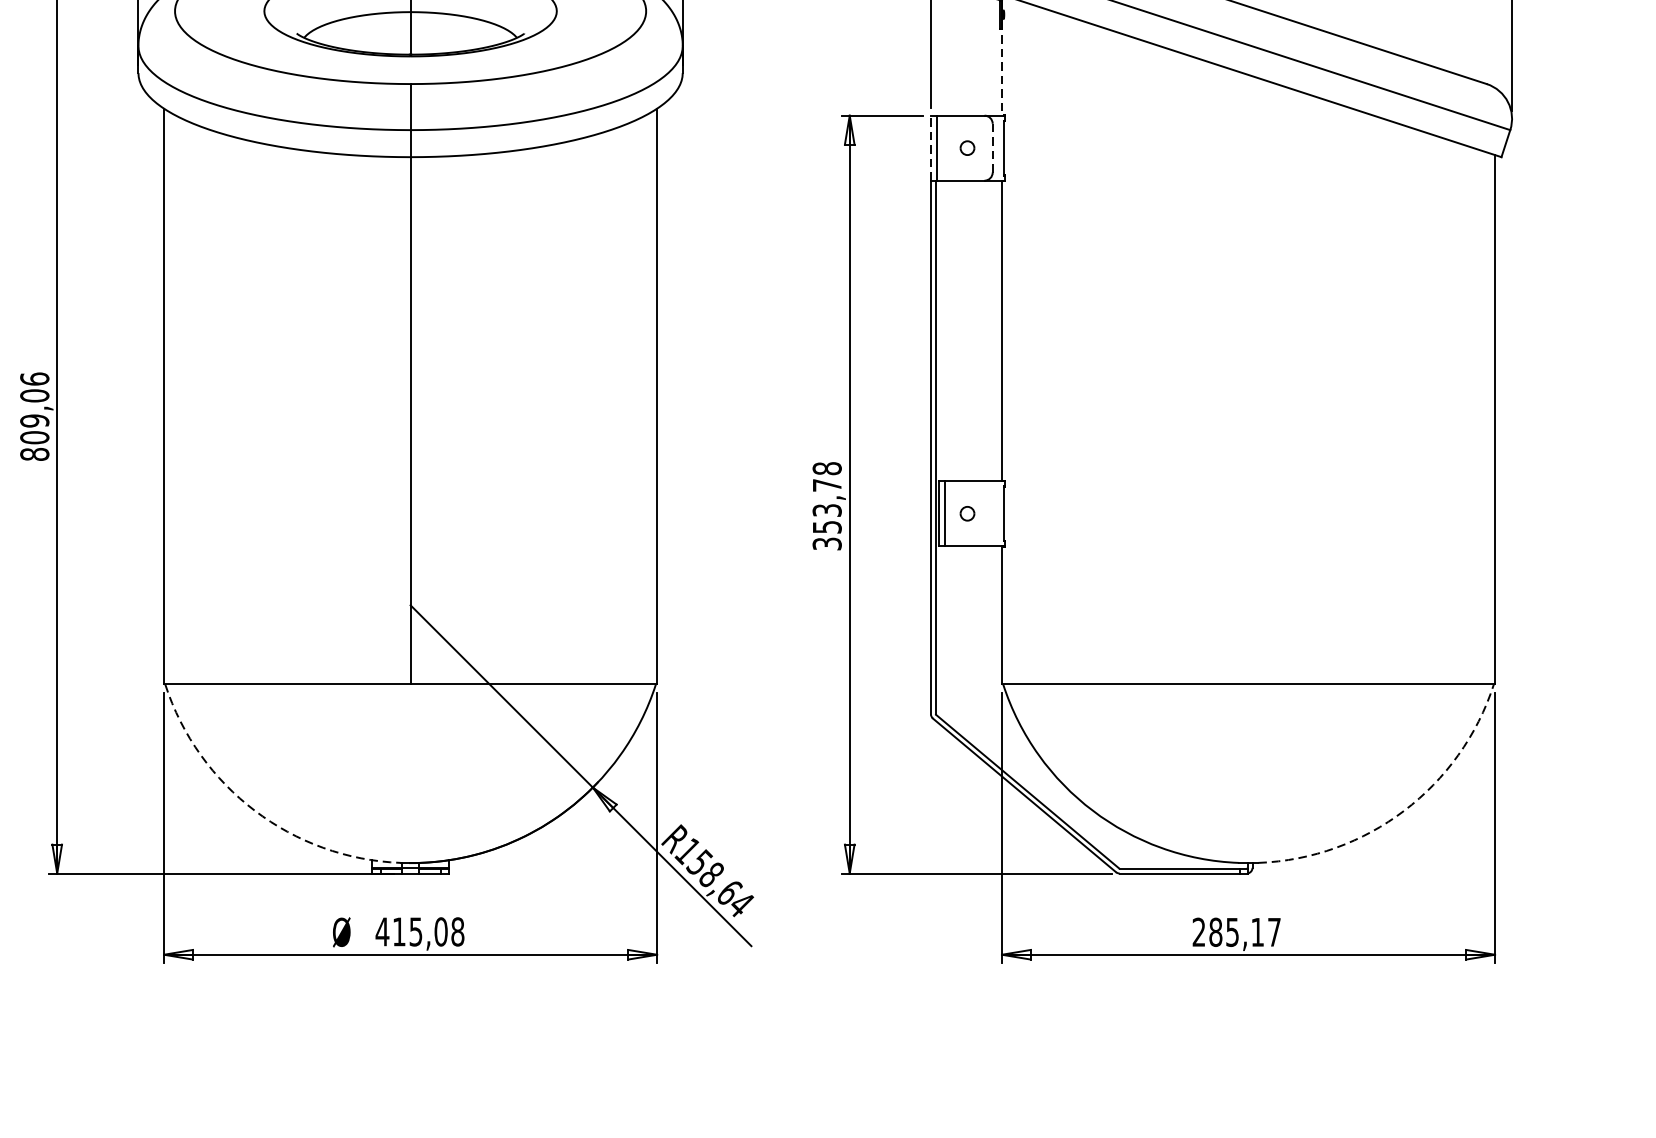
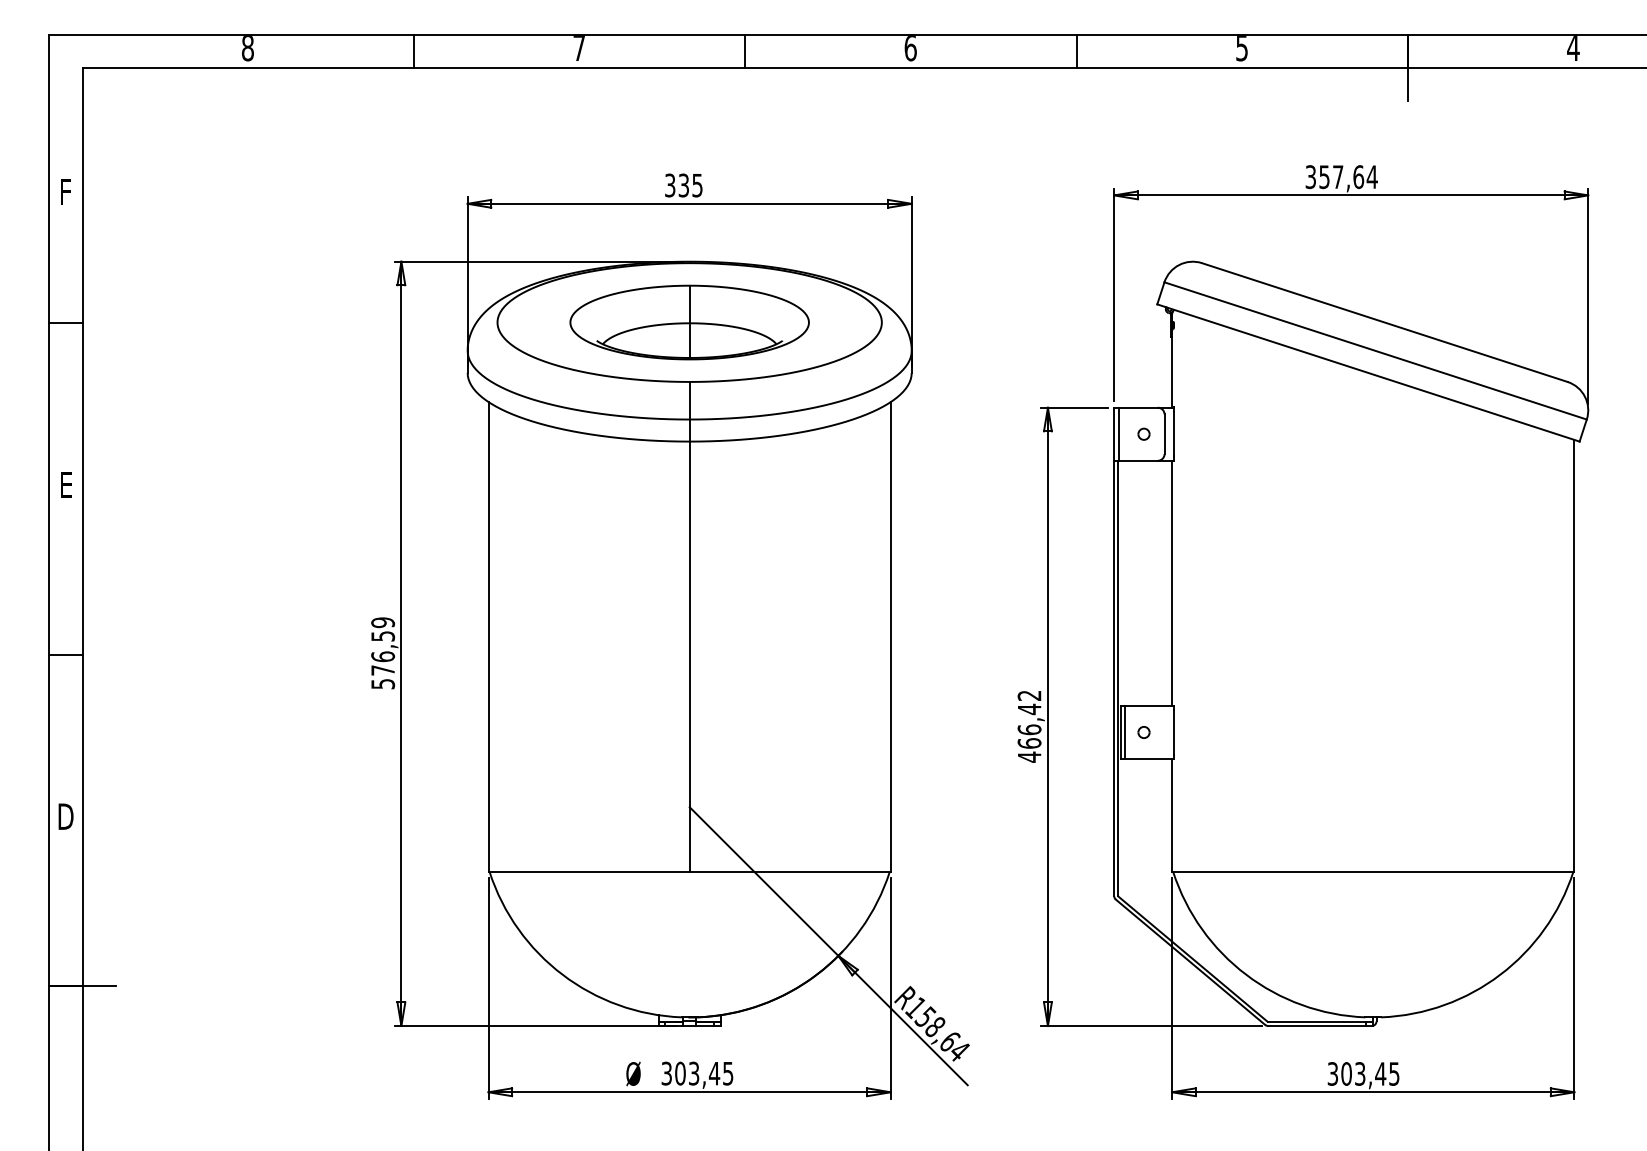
line: (1002, 68) -> (1172, 369), dashed -> solid
line: (931, 148) -> (1114, 434), dashed -> solid
line: (992, 148) -> (1164, 434), dashed -> solid
text: (35, 416) -> (383, 653), 809,06 -> 576,59
text: (827, 506) -> (1029, 726), 353,78 -> 466,42
arc: (254, 810) -> (562, 974), dashed -> solid
arc: (1404, 810) -> (1500, 974), dashed -> solid
text: (420, 931) -> (697, 1073), 415,08 -> 303,45
text: (1236, 931) -> (1363, 1073), 285,17 -> 303,45

